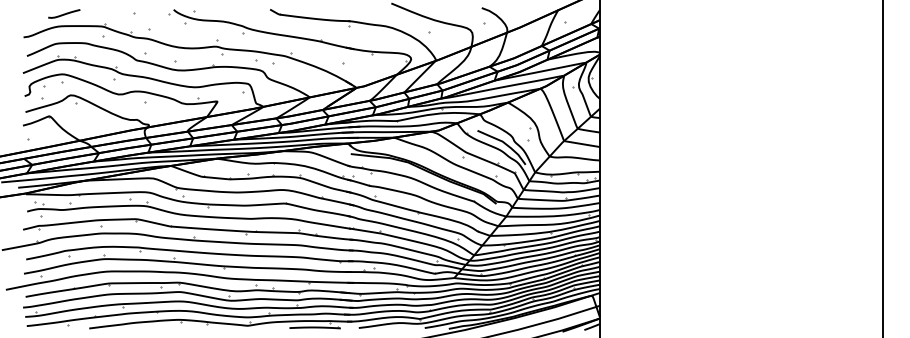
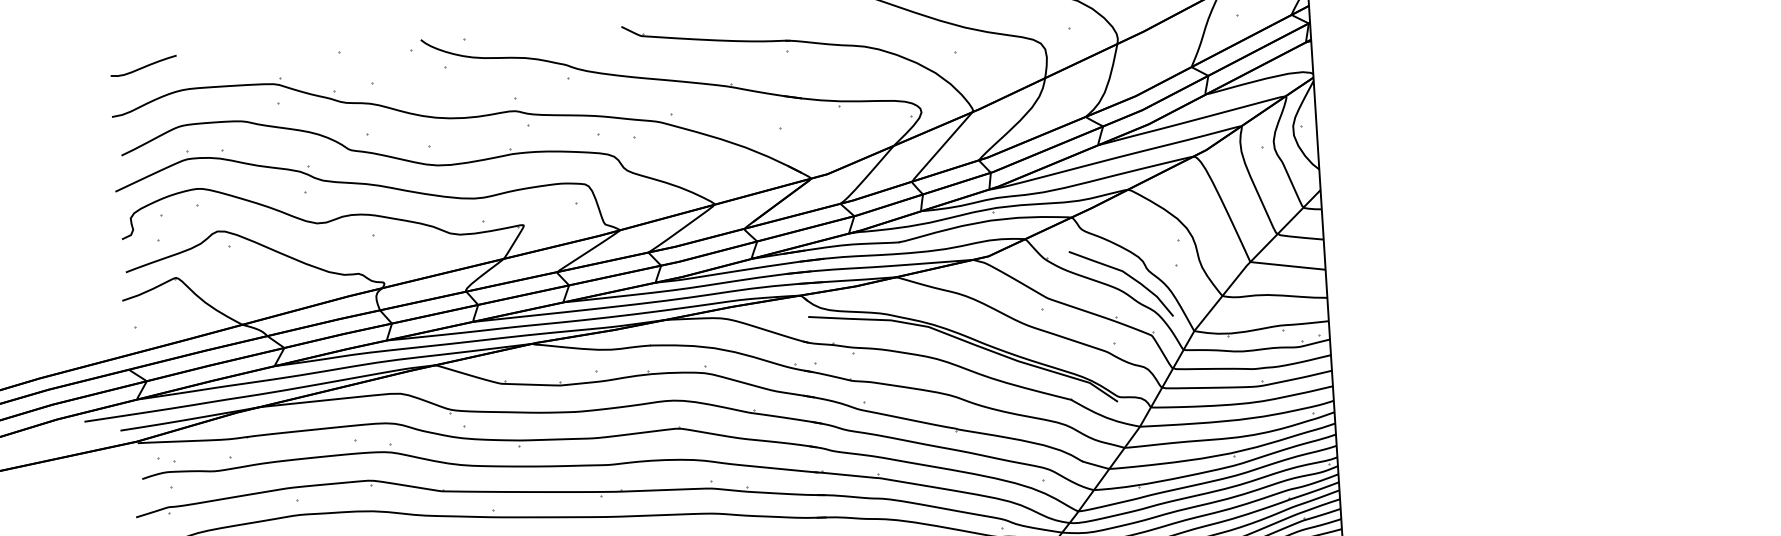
curve: (64, 13) -> (144, 65), moved

